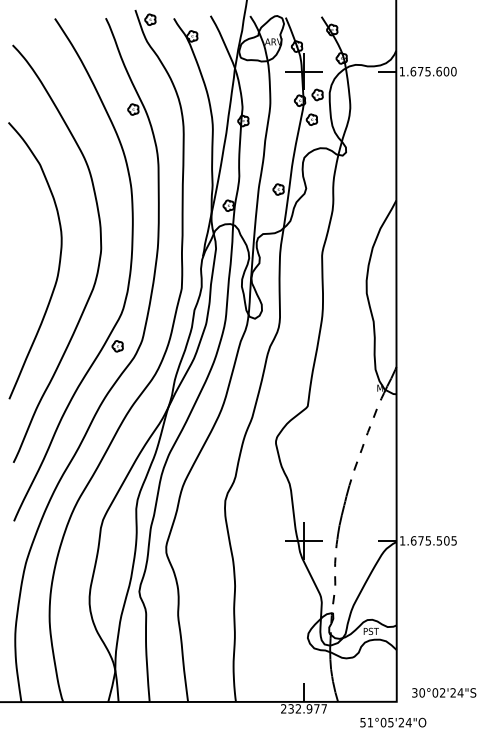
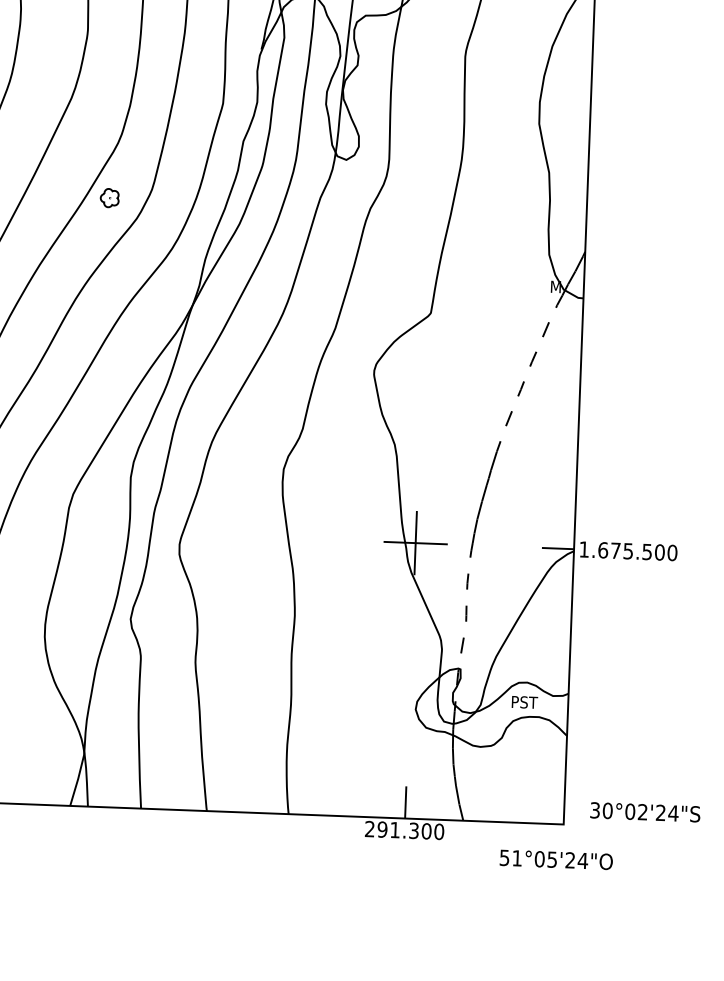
text: (454, 540) -> (673, 552), 1.675.505 -> 1.675.500
text: (307, 708) -> (410, 830), 232.977 -> 291.300

